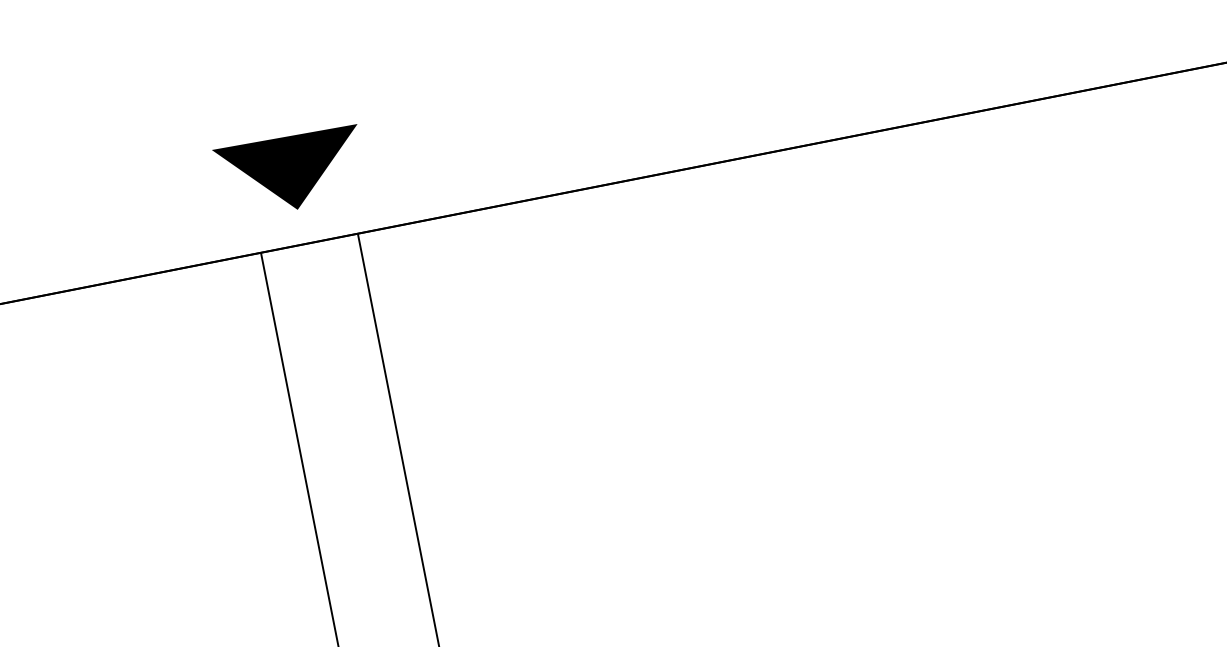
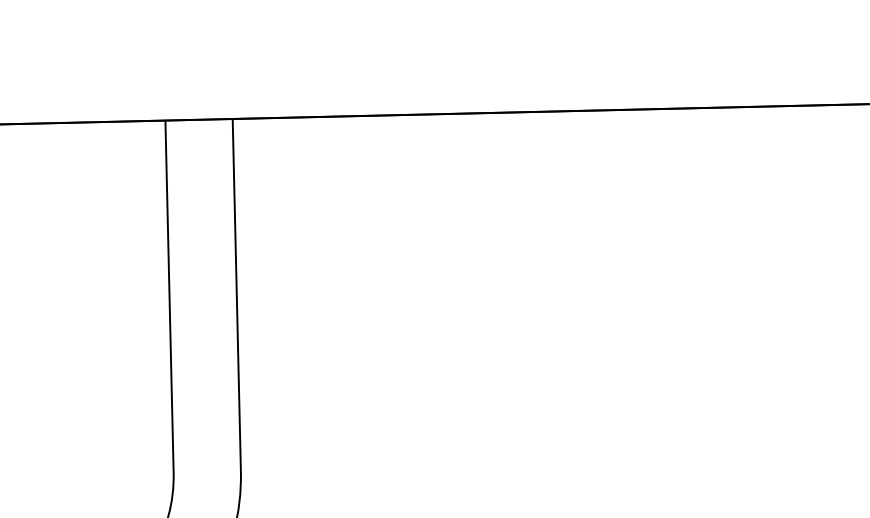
part: (290, 173) -> (194, 70), removed

